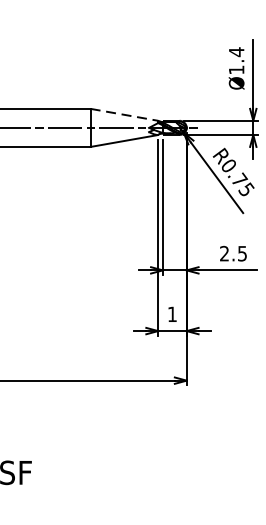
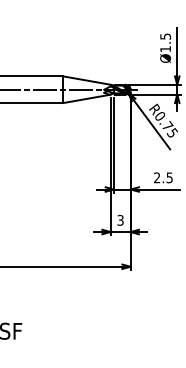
text: (236, 51) -> (165, 36), Ø1.4 -> Ø1.5
line: (125, 114) -> (87, 80), dashed -> solid
text: (172, 313) -> (120, 219), 1 -> 3

